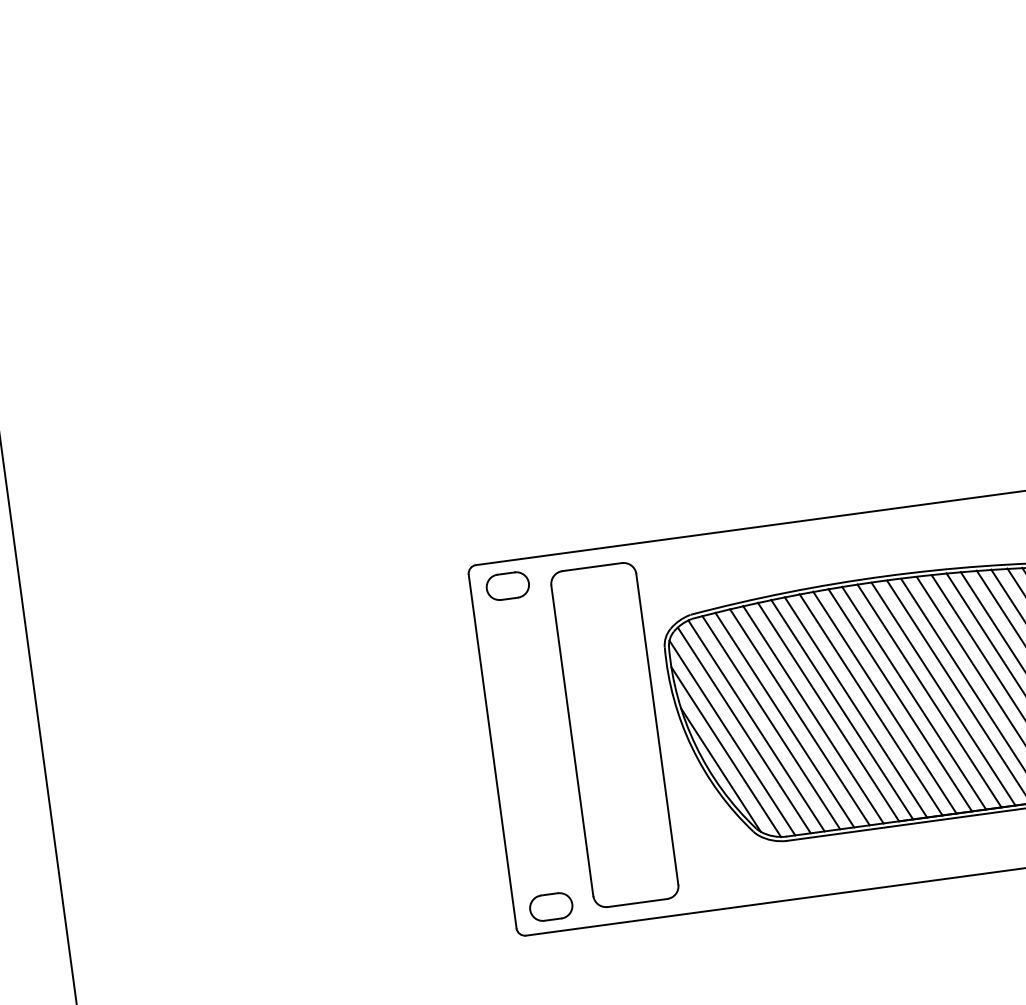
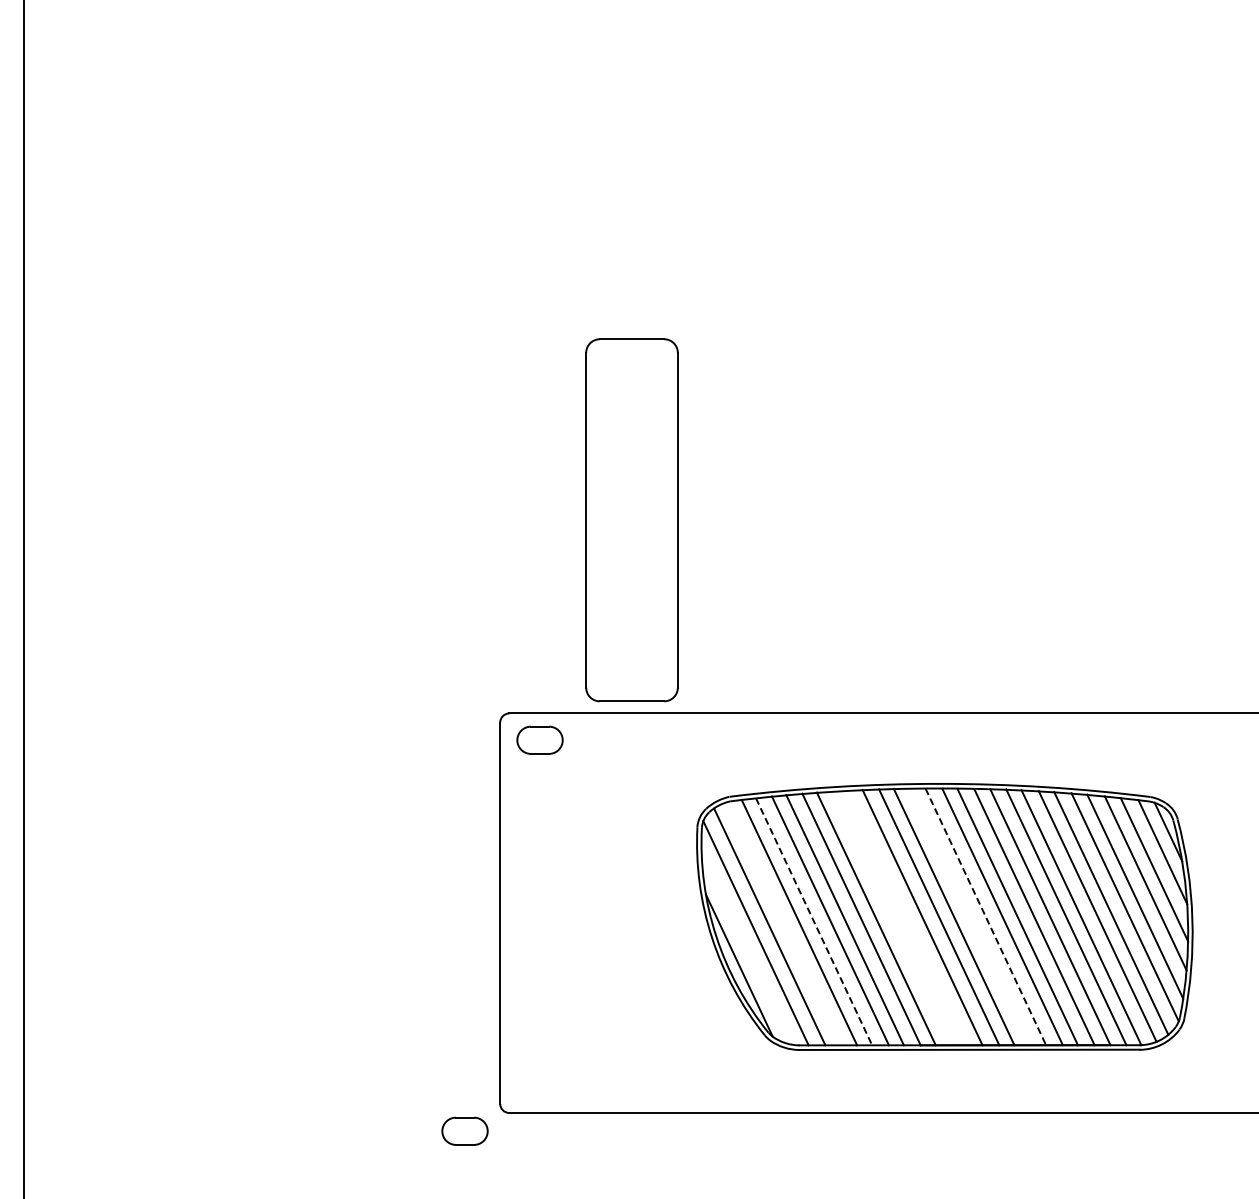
line: (943, 693) -> (985, 916), solid -> dashed
line: (929, 695) -> (970, 916), removed
line: (870, 704) -> (907, 917), removed
line: (855, 707) -> (890, 918), removed
line: (785, 719) -> (814, 921), solid -> dashed
line: (756, 725) -> (783, 923), removed
part: (614, 735) -> (631, 520), moved
line: (726, 752) -> (747, 947), removed
part: (550, 906) -> (464, 1130), moved

